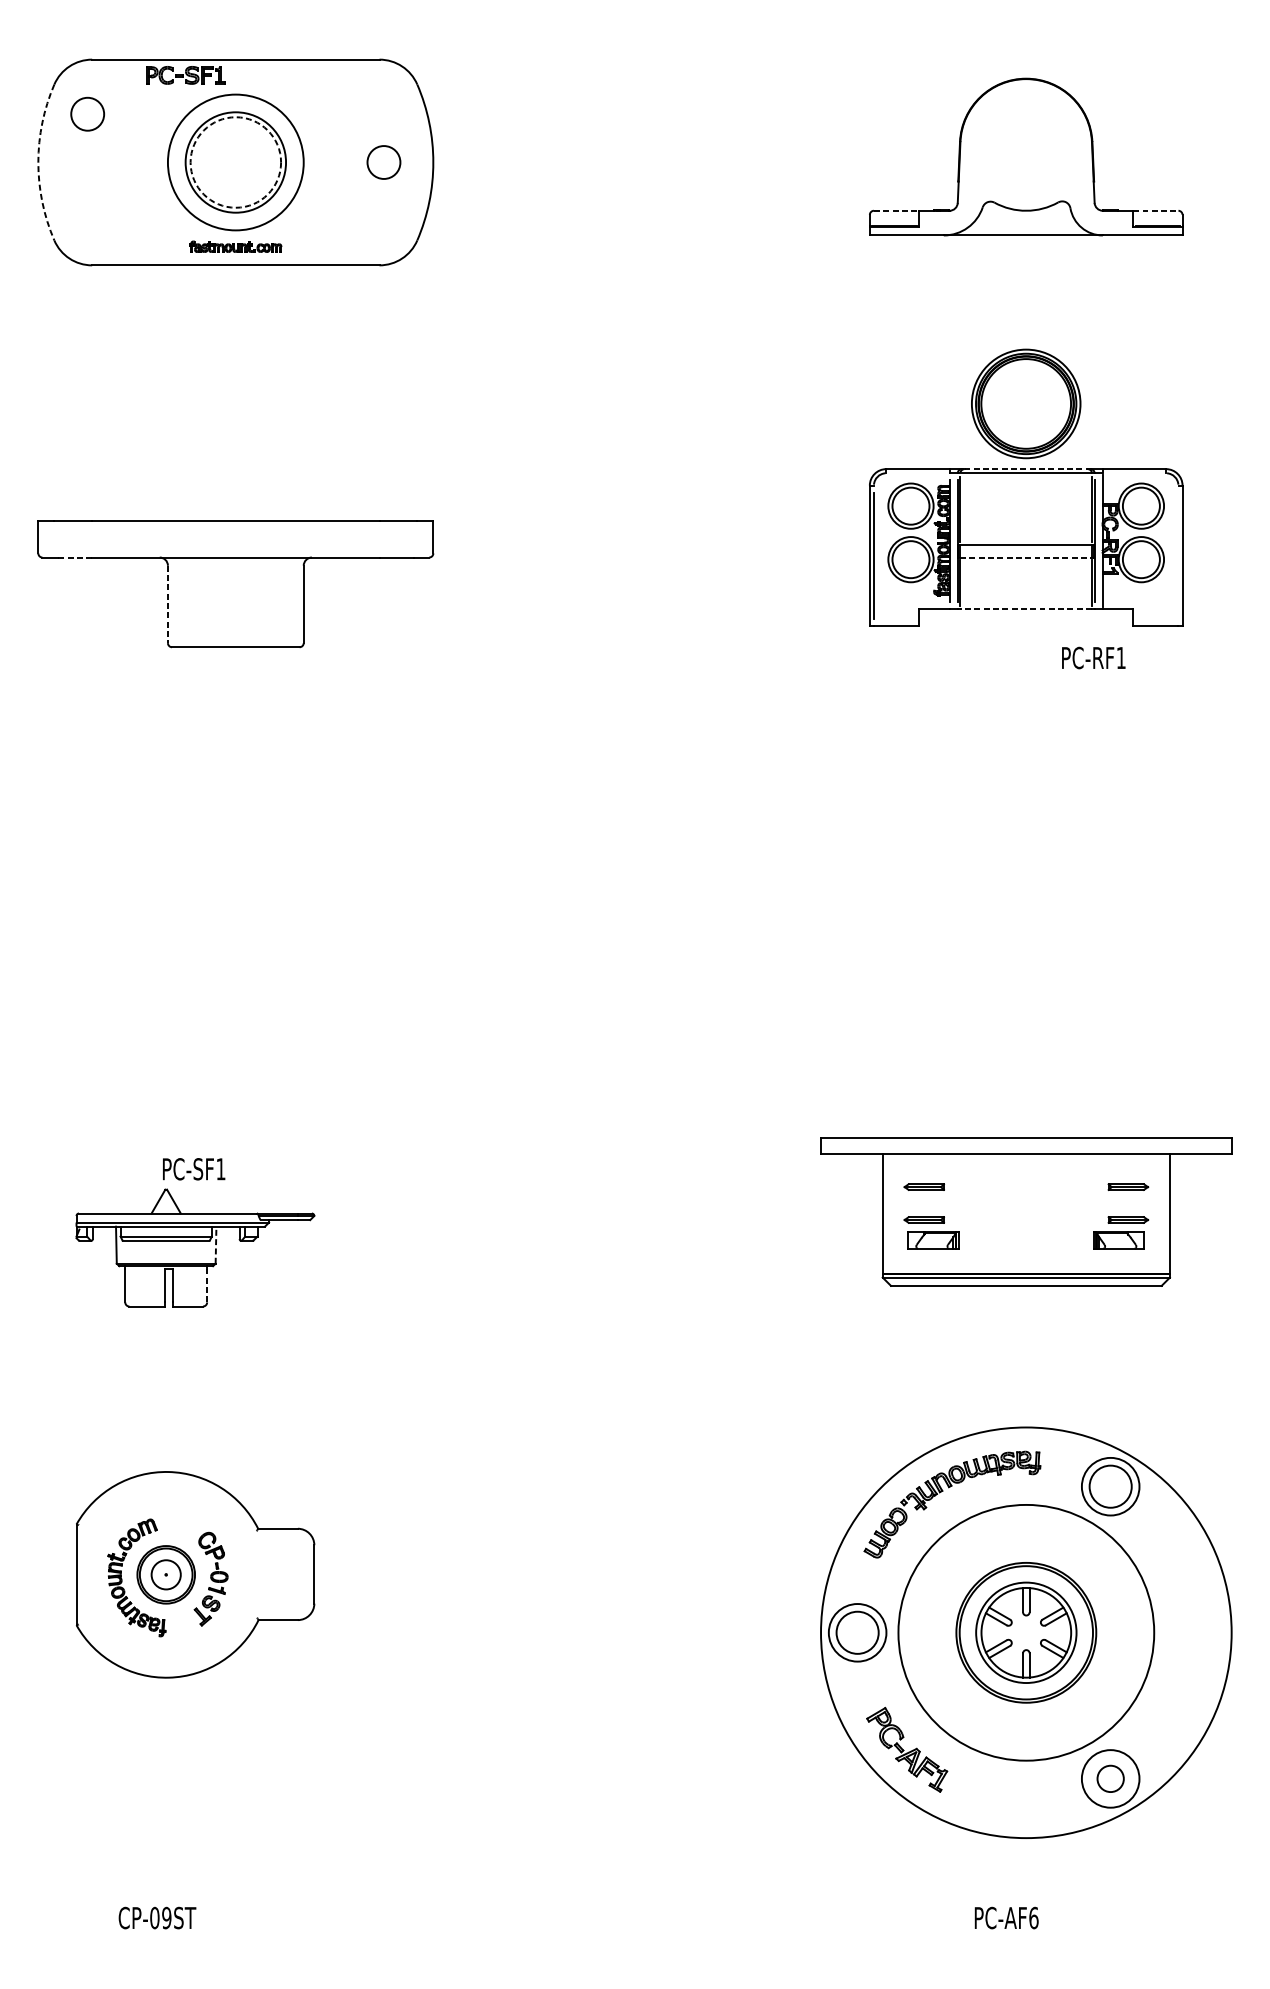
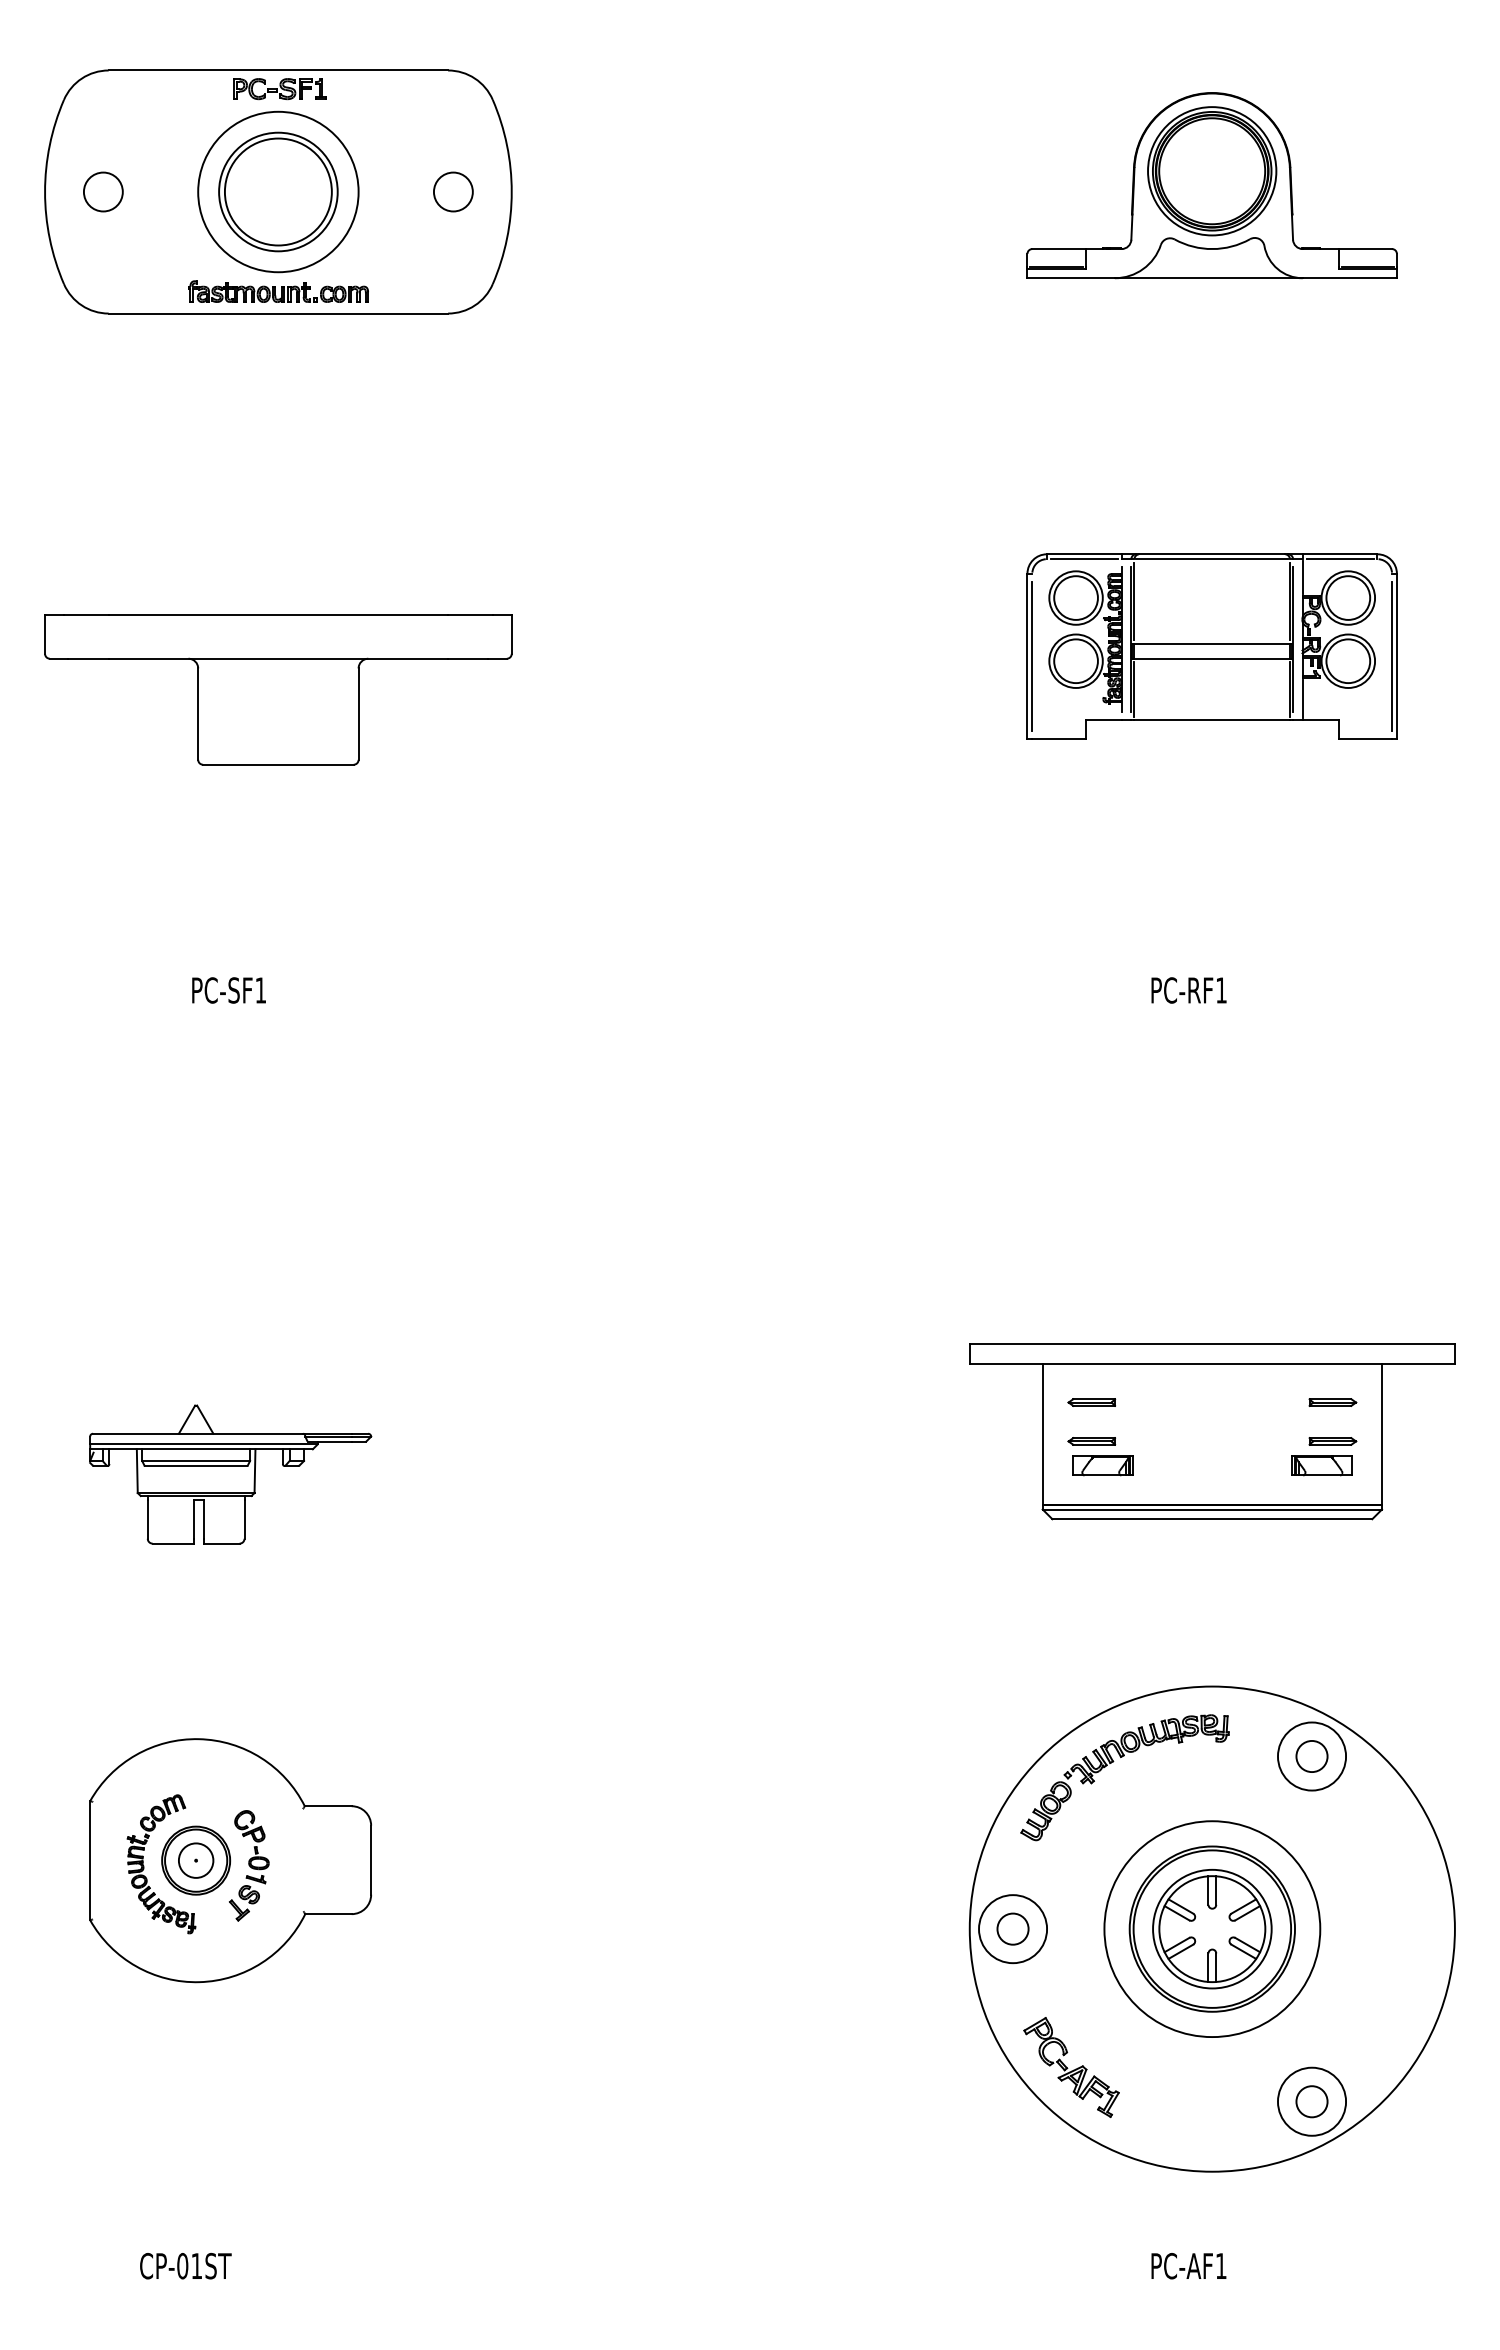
part: (185, 75) -> (279, 89), moved
circle: (87, 113) -> (103, 191), moved
arc: (38, 162) -> (45, 192), dashed -> solid
circle: (235, 162) -> (277, 191), dashed -> solid
line: (896, 211) -> (1059, 249), dashed -> solid
line: (1155, 211) -> (1365, 249), dashed -> solid
part: (235, 246) -> (278, 291), size x1.67
part: (1026, 404) -> (1212, 171), moved
line: (1026, 469) -> (1212, 554), dashed -> solid
line: (917, 473) -> (1083, 559), added
line: (1133, 473) -> (1339, 559), added
line: (1178, 555) -> (1392, 656), added
line: (75, 557) -> (88, 658), dashed -> solid
line: (1026, 557) -> (1212, 658), dashed -> solid
line: (168, 604) -> (198, 714), dashed -> solid
line: (1026, 608) -> (1212, 719), dashed -> solid
text: (1093, 658) -> (1188, 990), moved
text: (193, 1169) -> (228, 990), moved
line: (216, 1245) -> (255, 1471), dashed -> solid
line: (207, 1285) -> (244, 1518), dashed -> solid
circle: (1110, 1486) -> (1311, 1756), size x0.62
circle: (857, 1632) -> (1012, 1928), size x0.62
circle: (1026, 1633) -> (1212, 1929), size x0.71
text: (166, 1917) -> (196, 2265), CP-09ST -> CP-01ST
text: (1033, 1917) -> (1220, 2265), PC-AF6 -> PC-AF1

